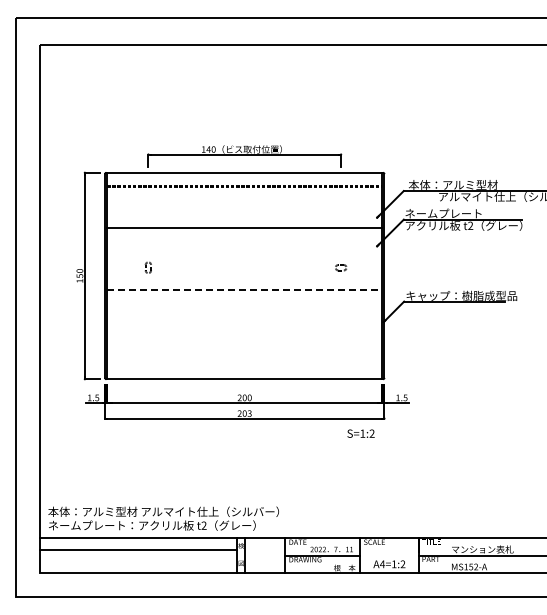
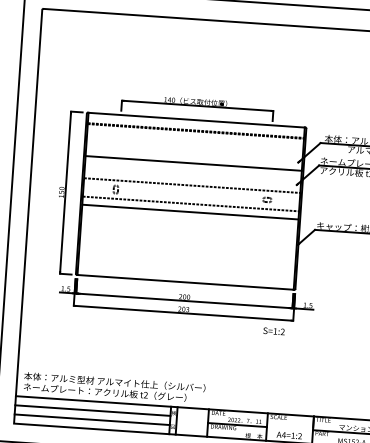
line: (244, 256) -> (192, 185), added
line: (244, 279) -> (190, 204), added
line: (244, 289) -> (190, 211), dashed -> solid
line: (138, 561) -> (92, 419), added

